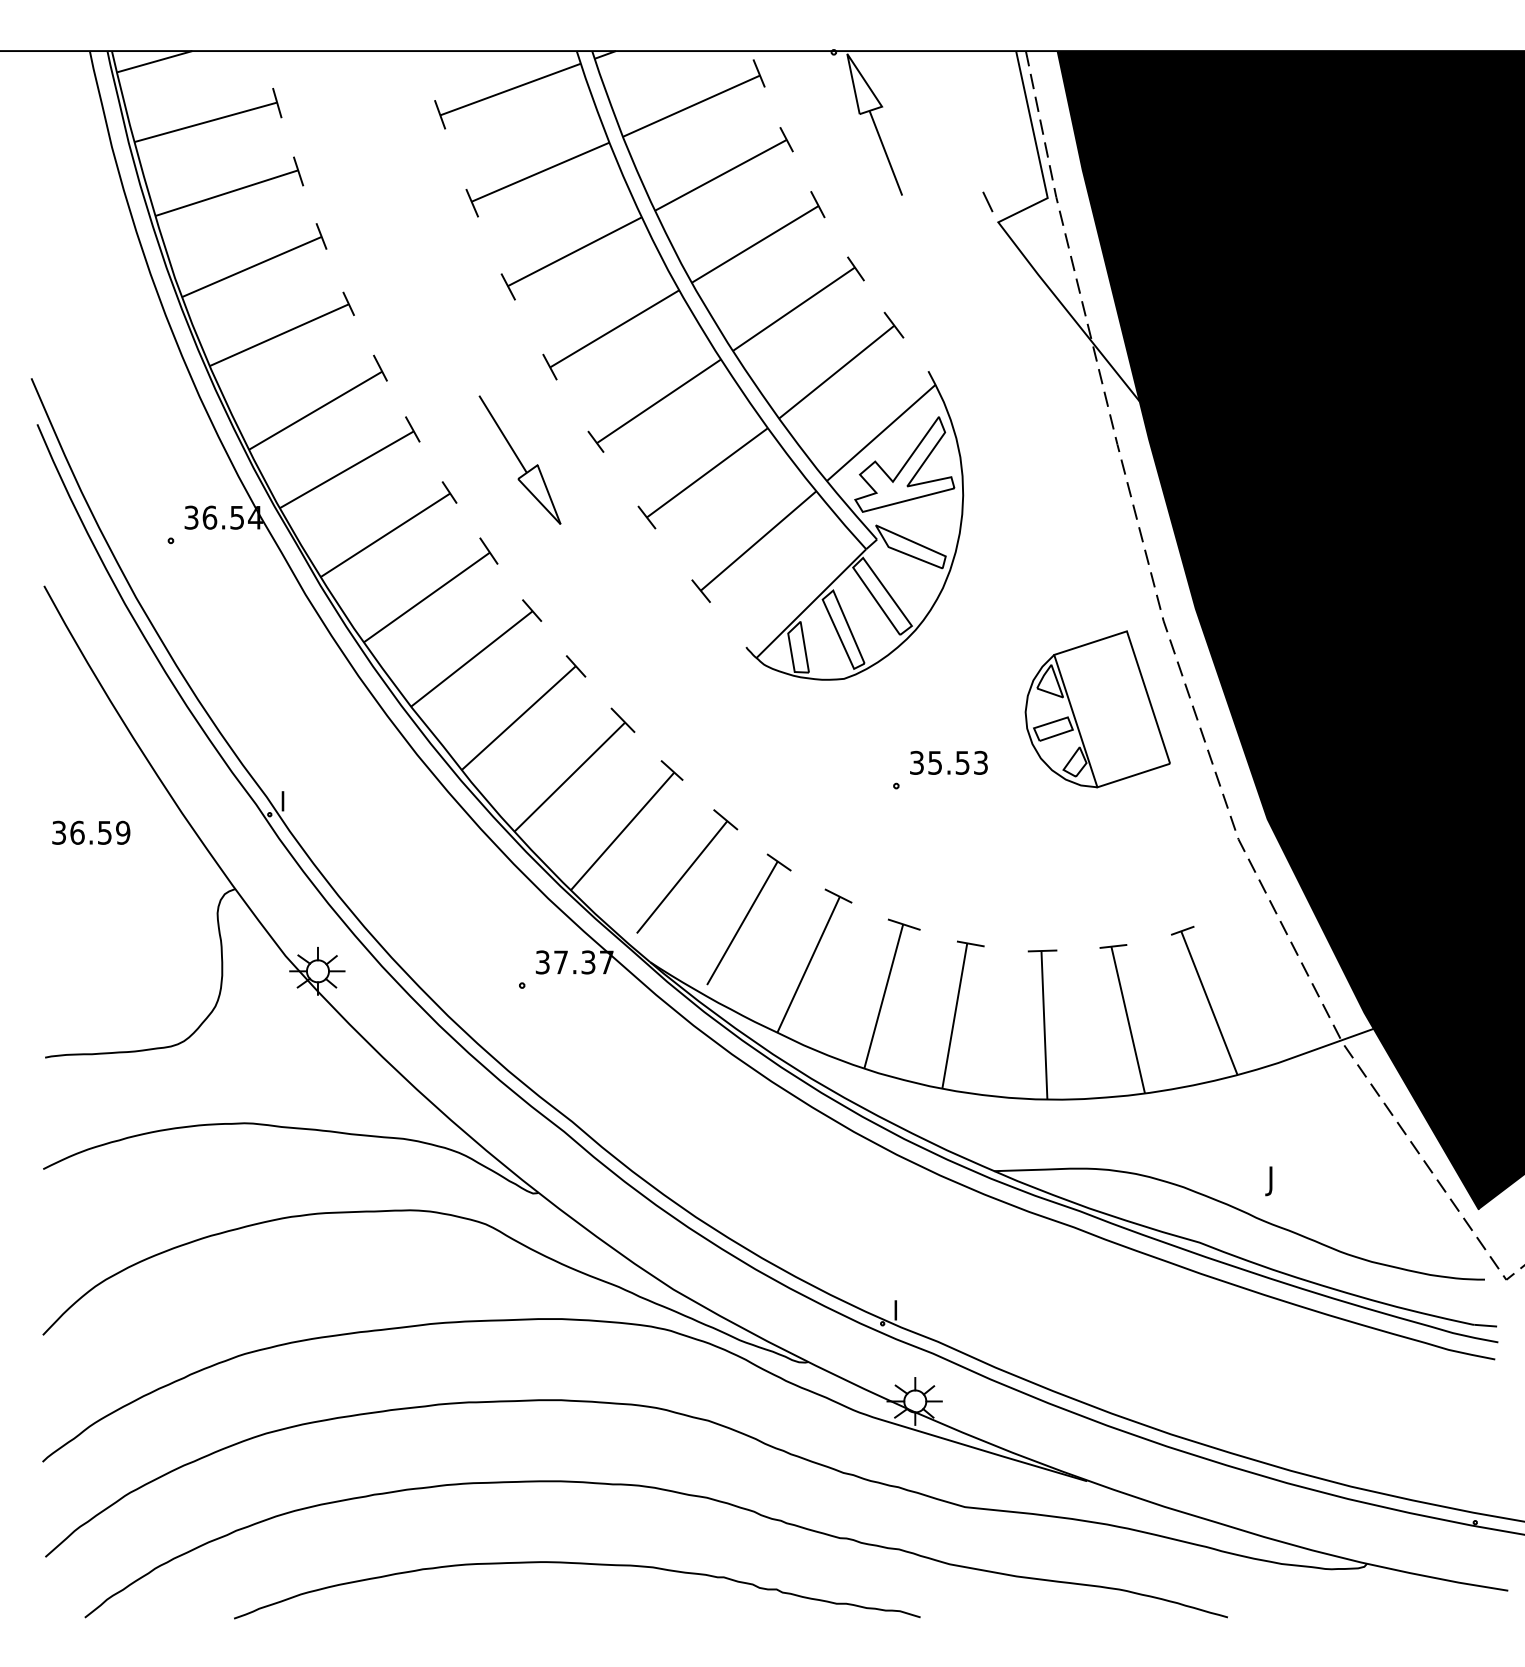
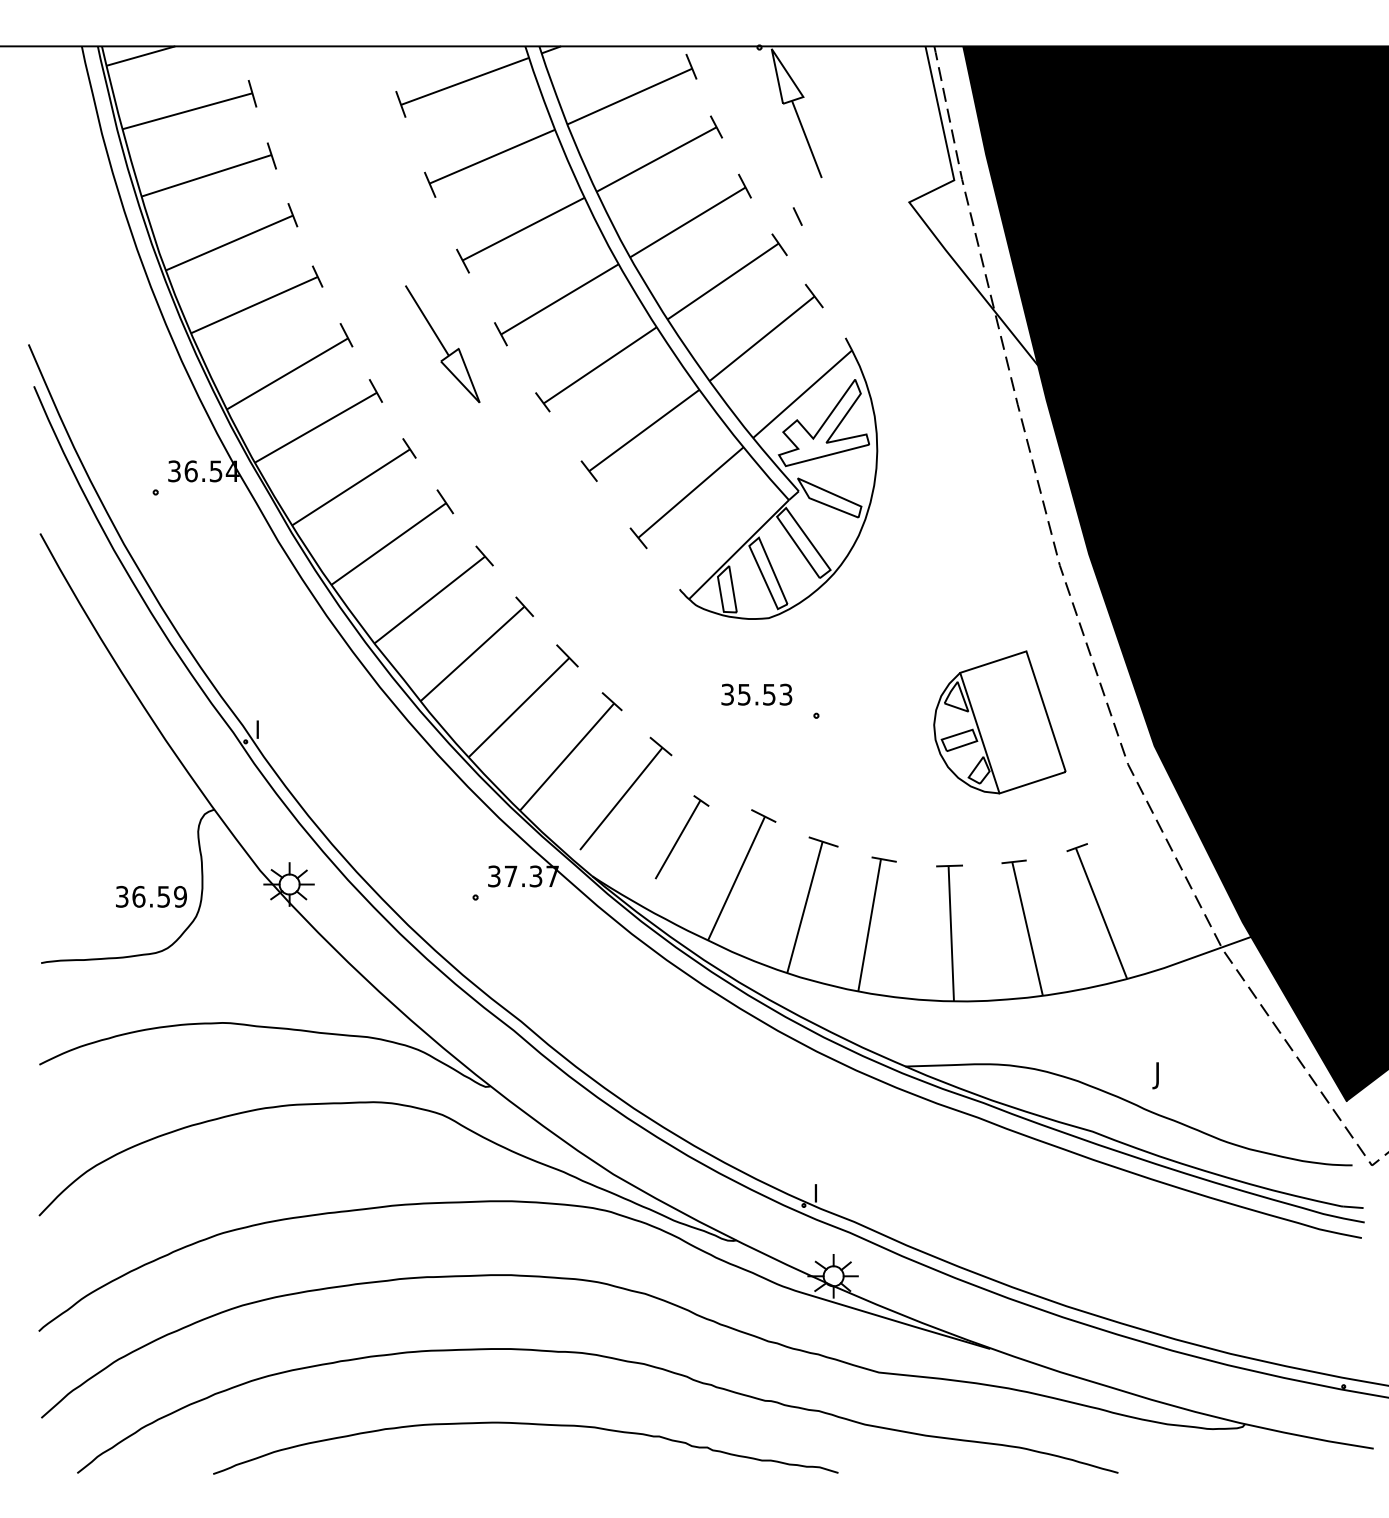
line: (987, 201) -> (797, 216), moved
part: (519, 459) -> (442, 343), moved
part: (1097, 709) -> (999, 722), moved
text: (948, 762) -> (756, 694), moved
text: (91, 832) -> (151, 896), moved
part: (748, 919) -> (681, 837), size x0.7

